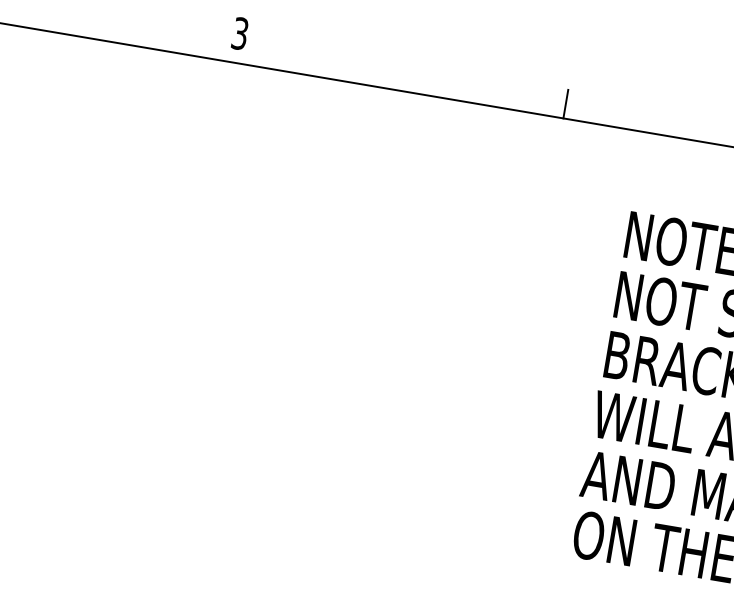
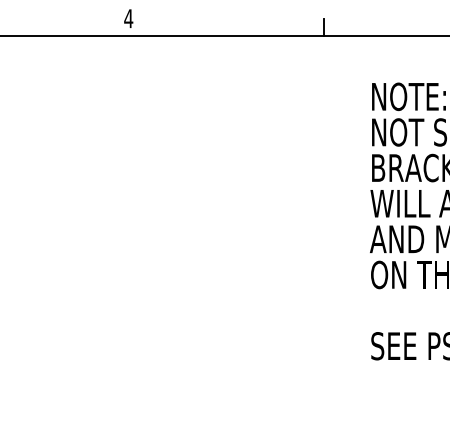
text: (239, 33) -> (128, 18), 3 -> 4

